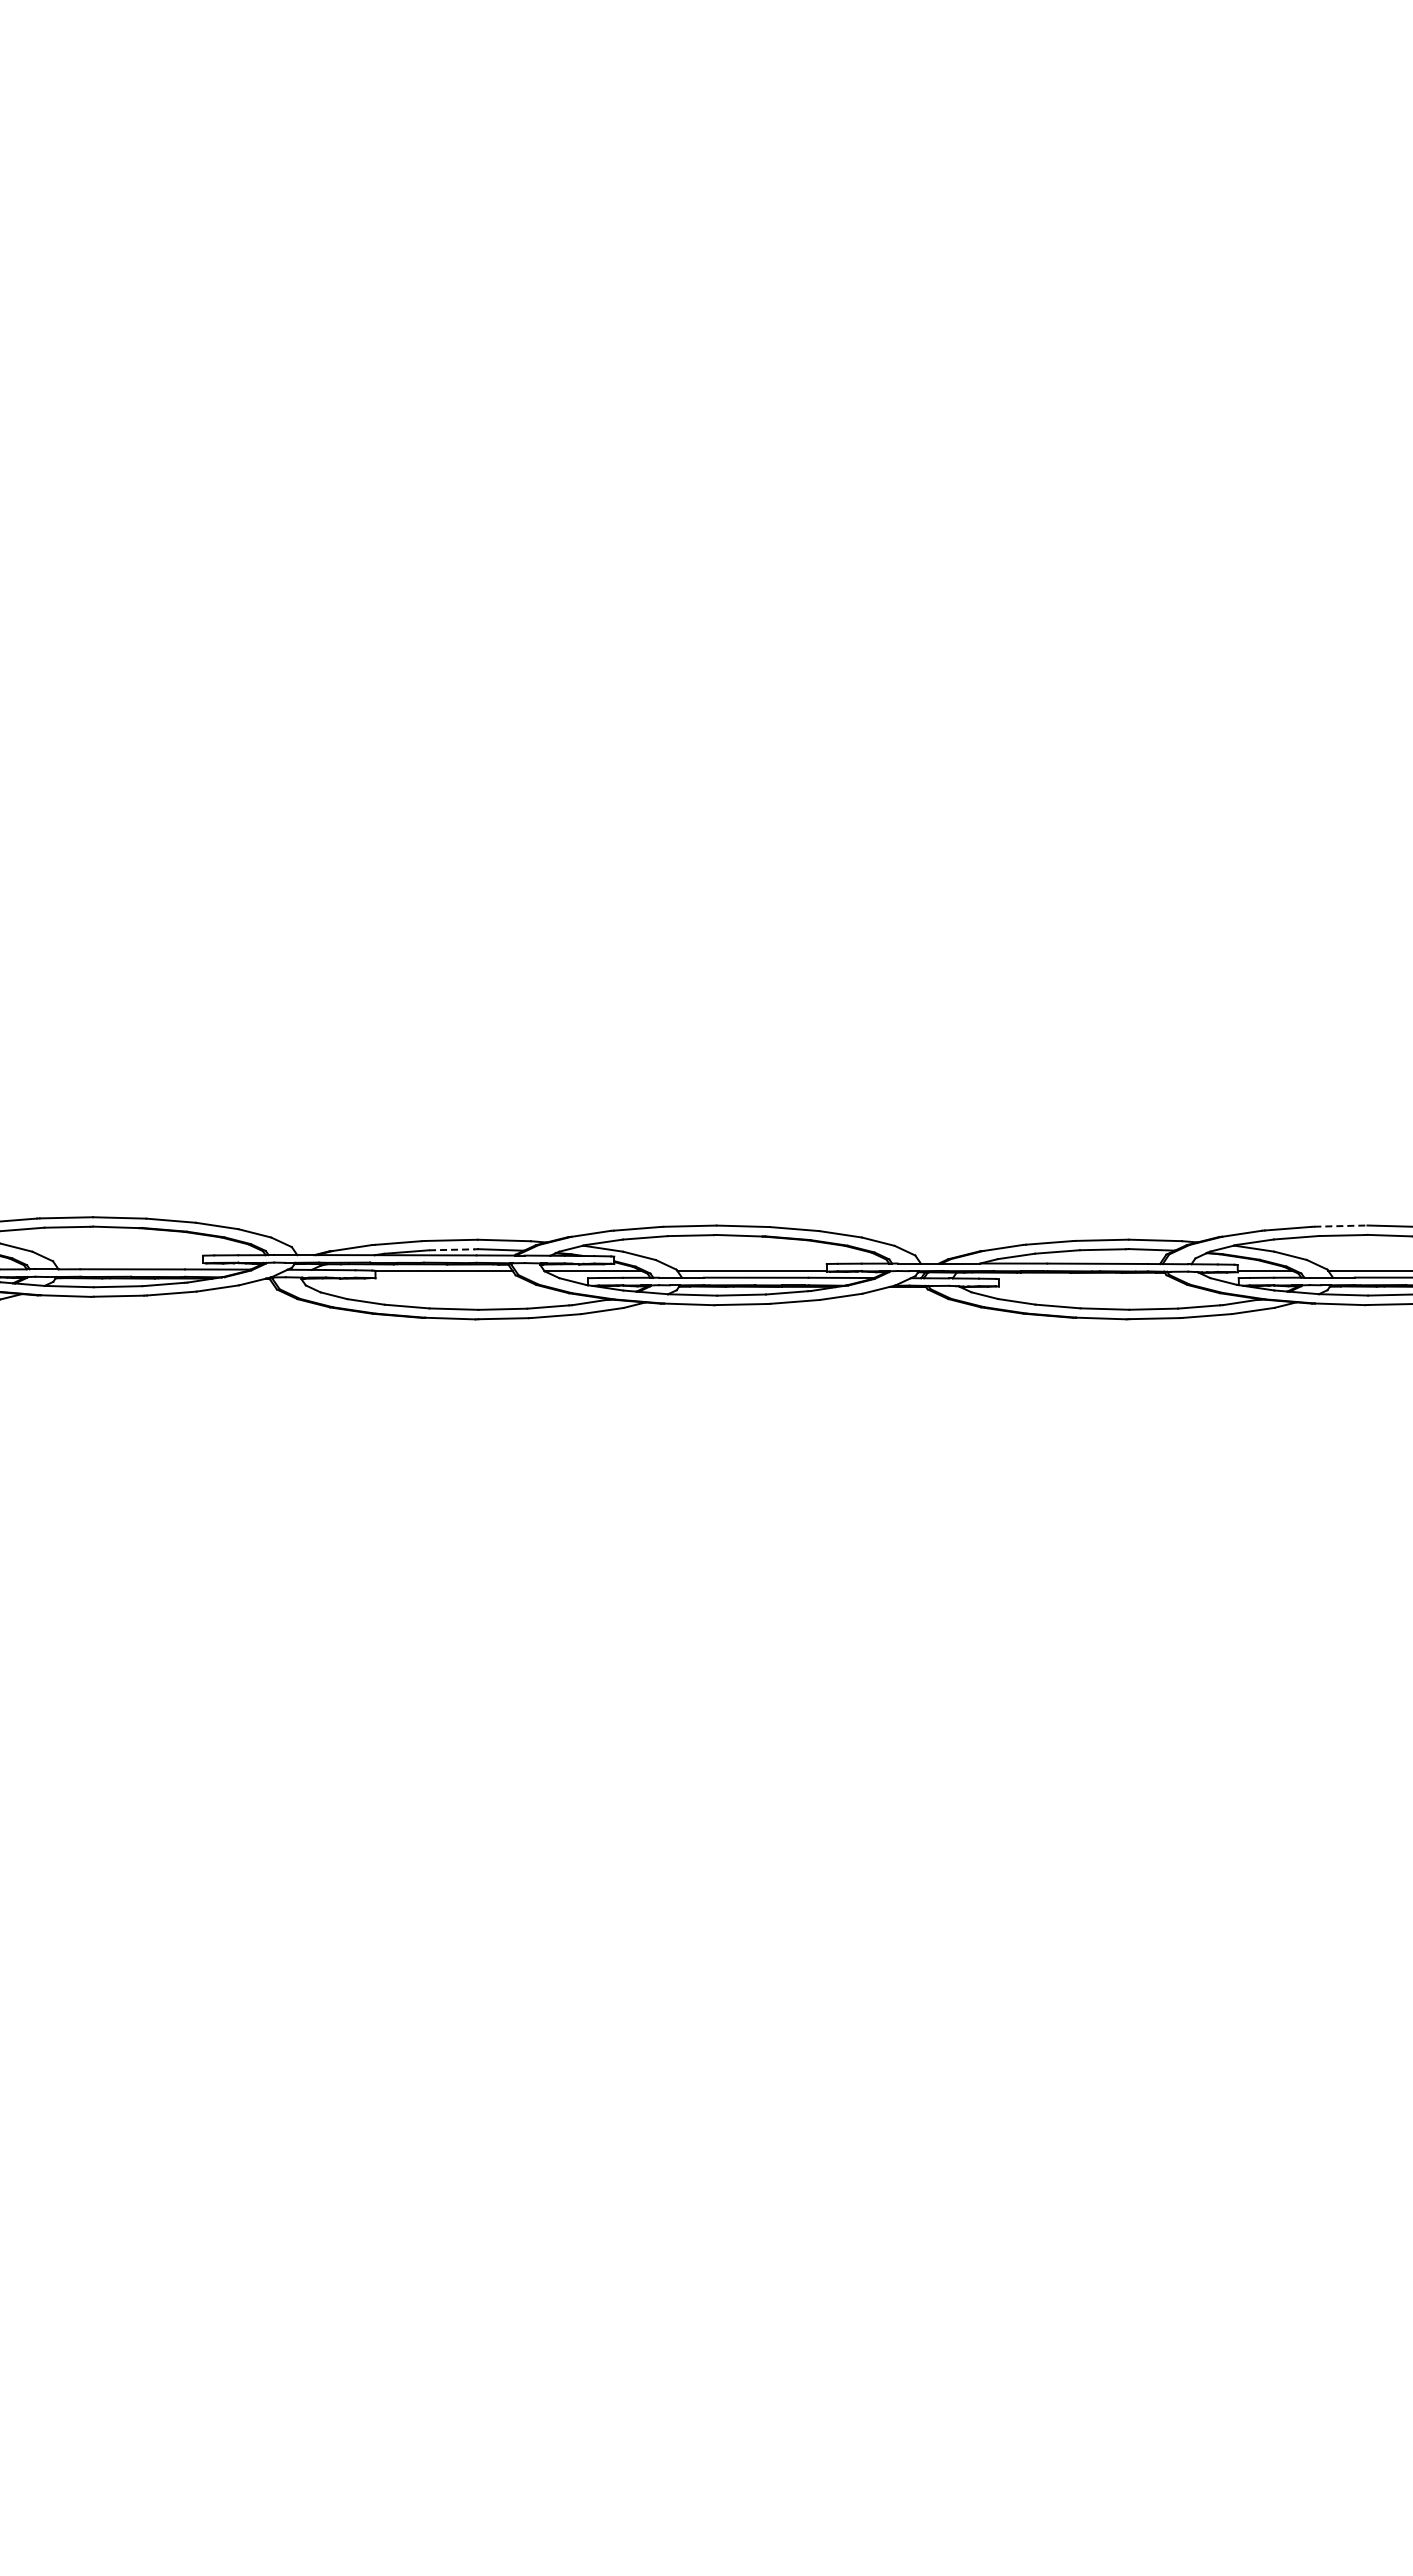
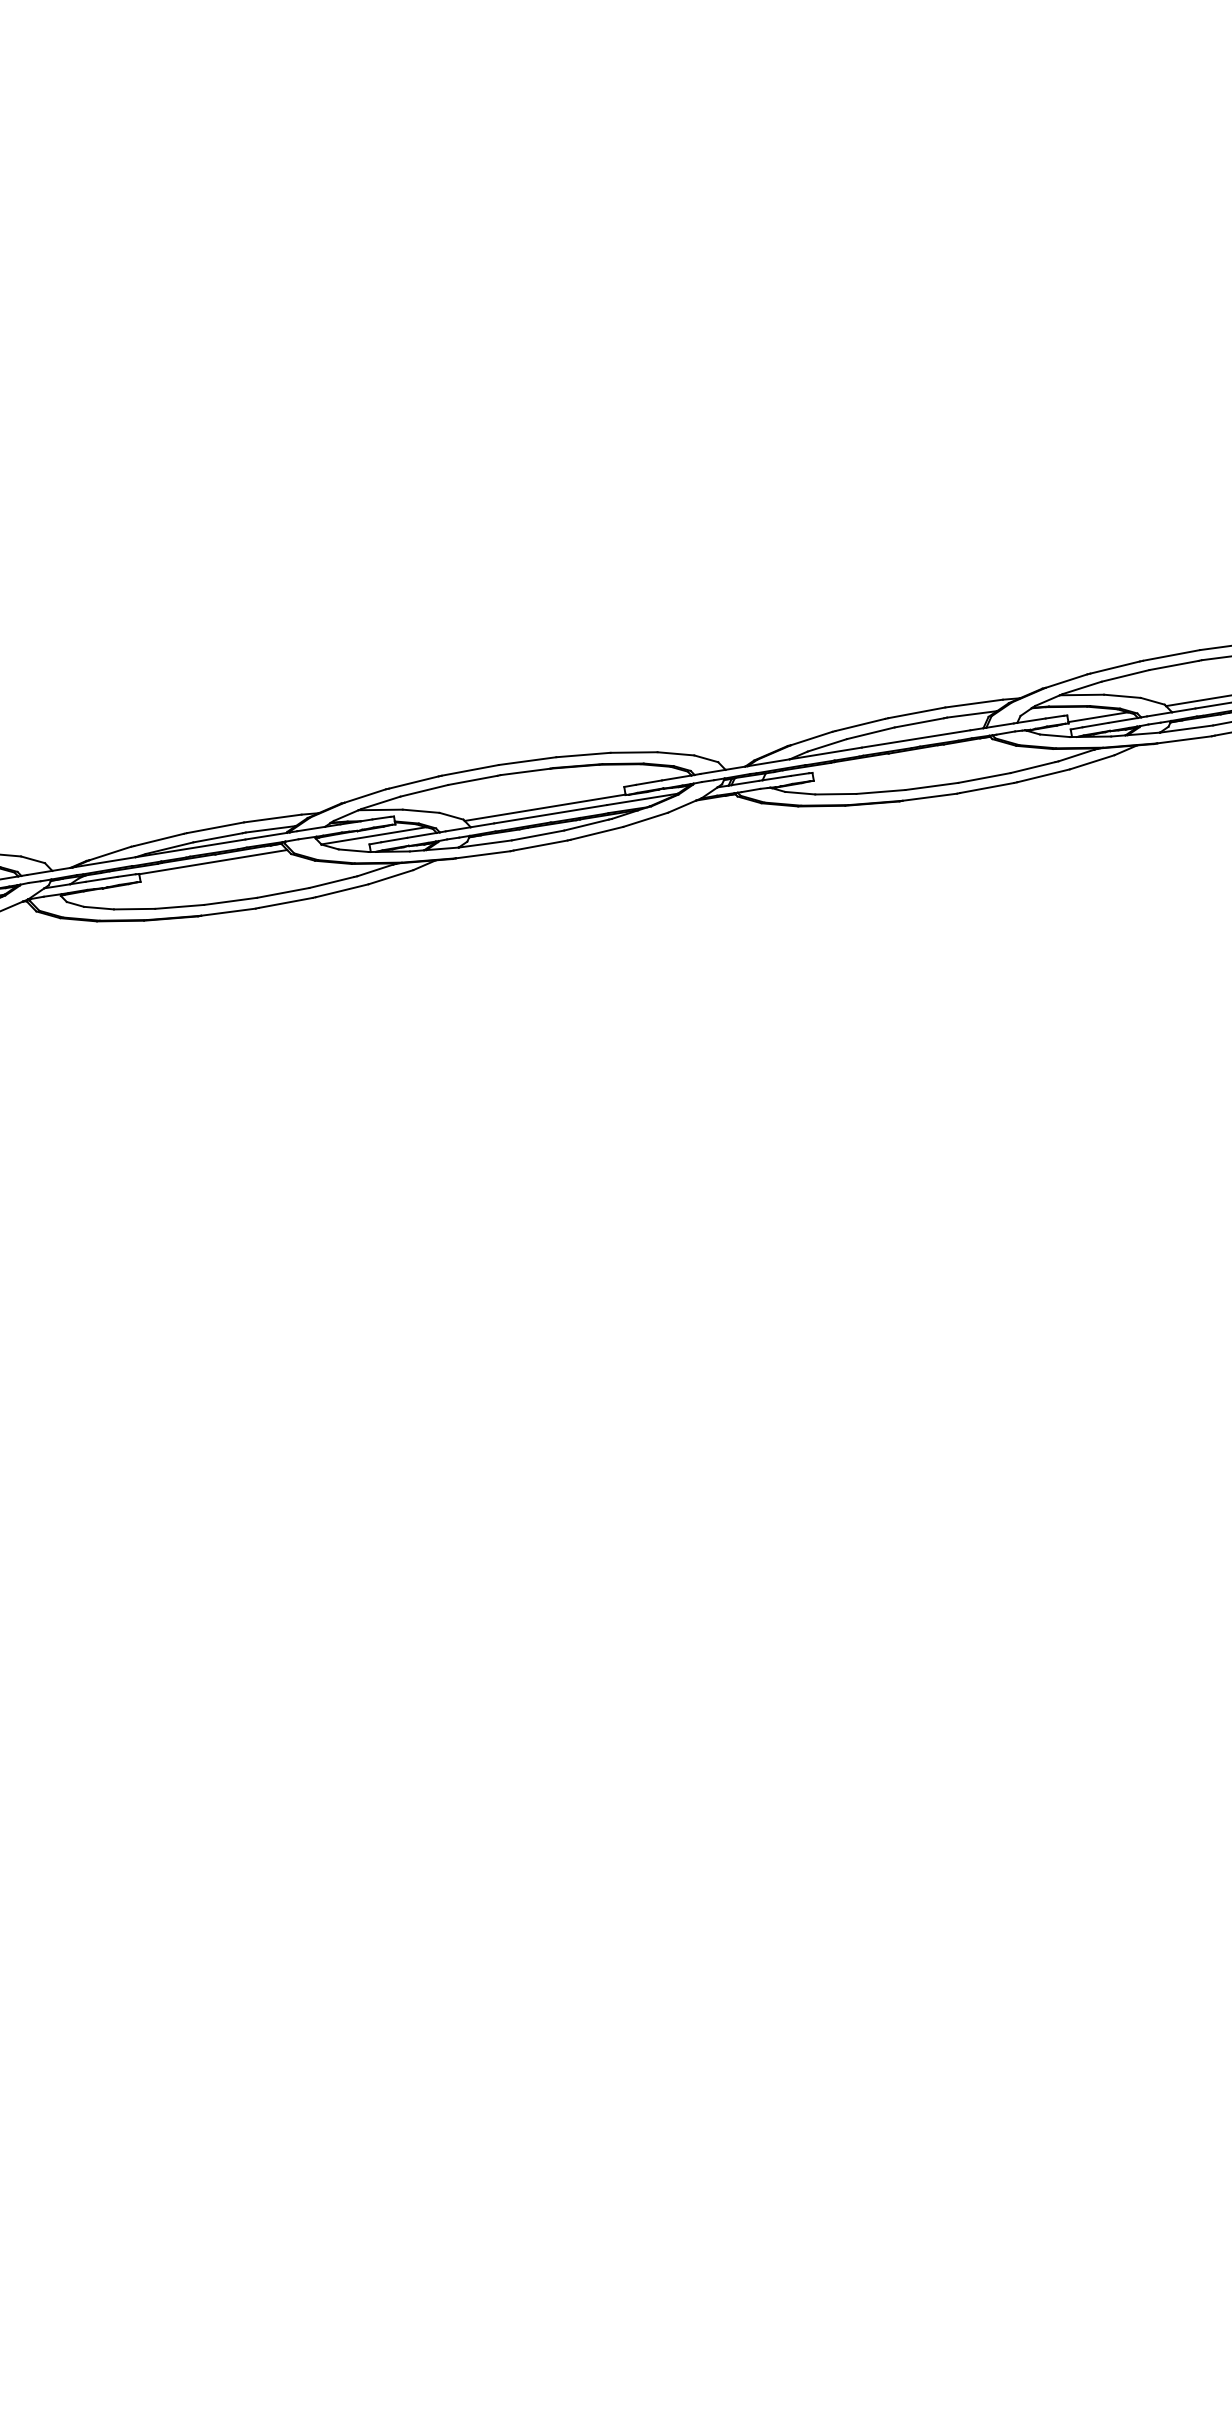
line: (1340, 1226) -> (1171, 655), dashed -> solid
line: (452, 1249) -> (218, 837), dashed -> solid

